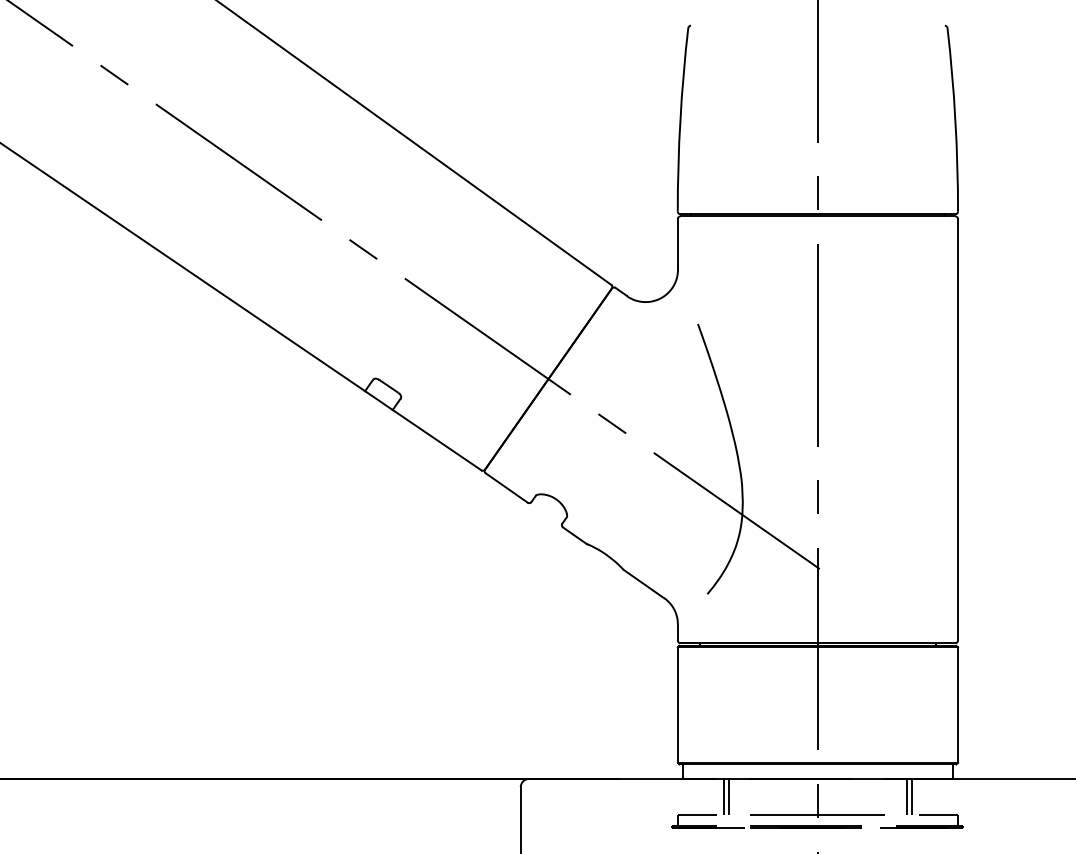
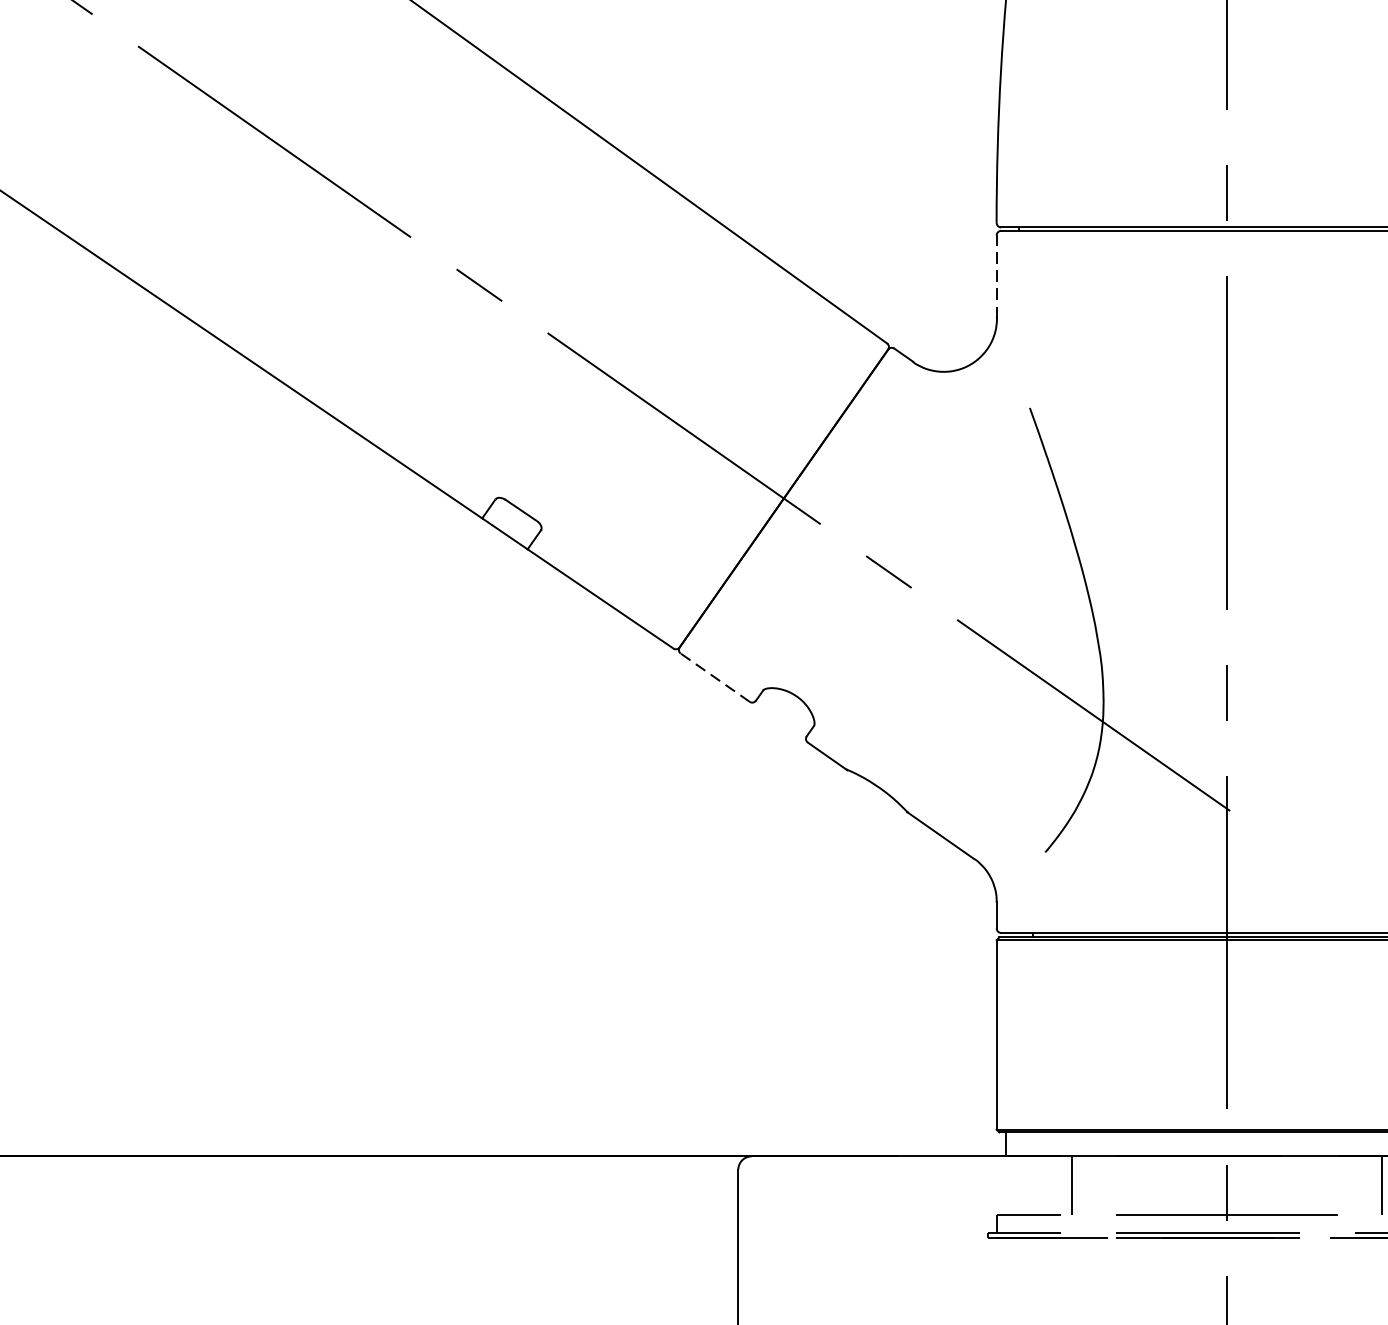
line: (677, 243) -> (996, 275), solid -> dashed
line: (506, 488) -> (714, 678), solid -> dashed
line: (729, 796) -> (1081, 1185), removed
line: (906, 796) -> (1372, 1185), removed

